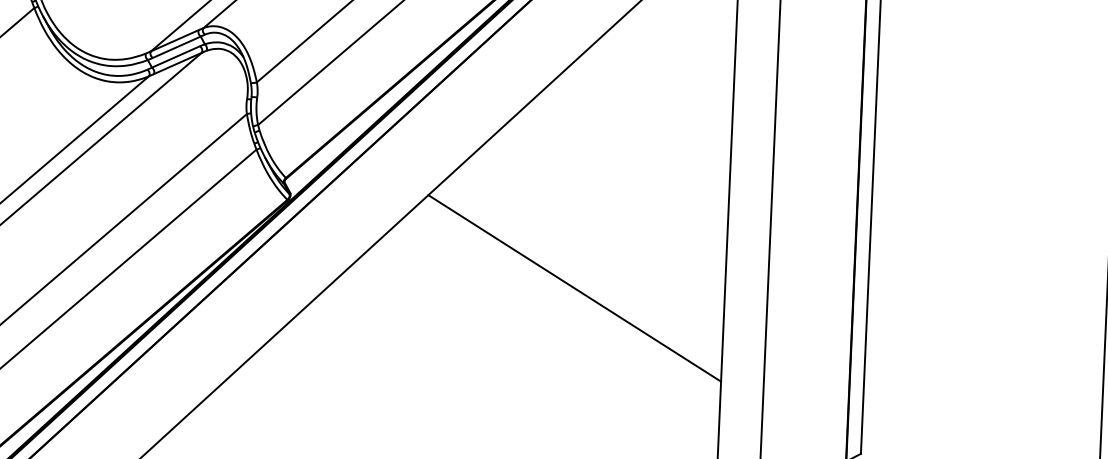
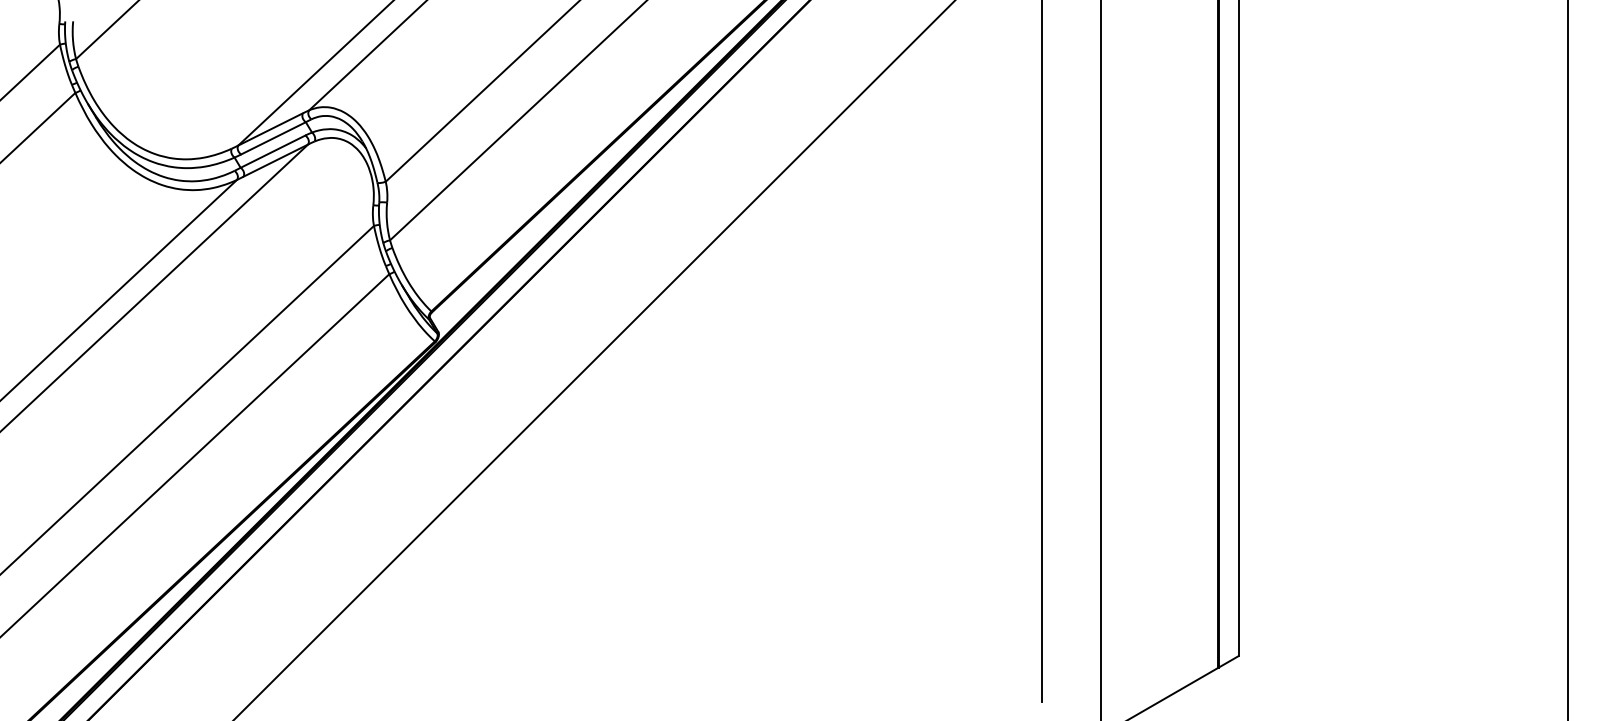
line: (574, 288) -> (834, 445), removed

